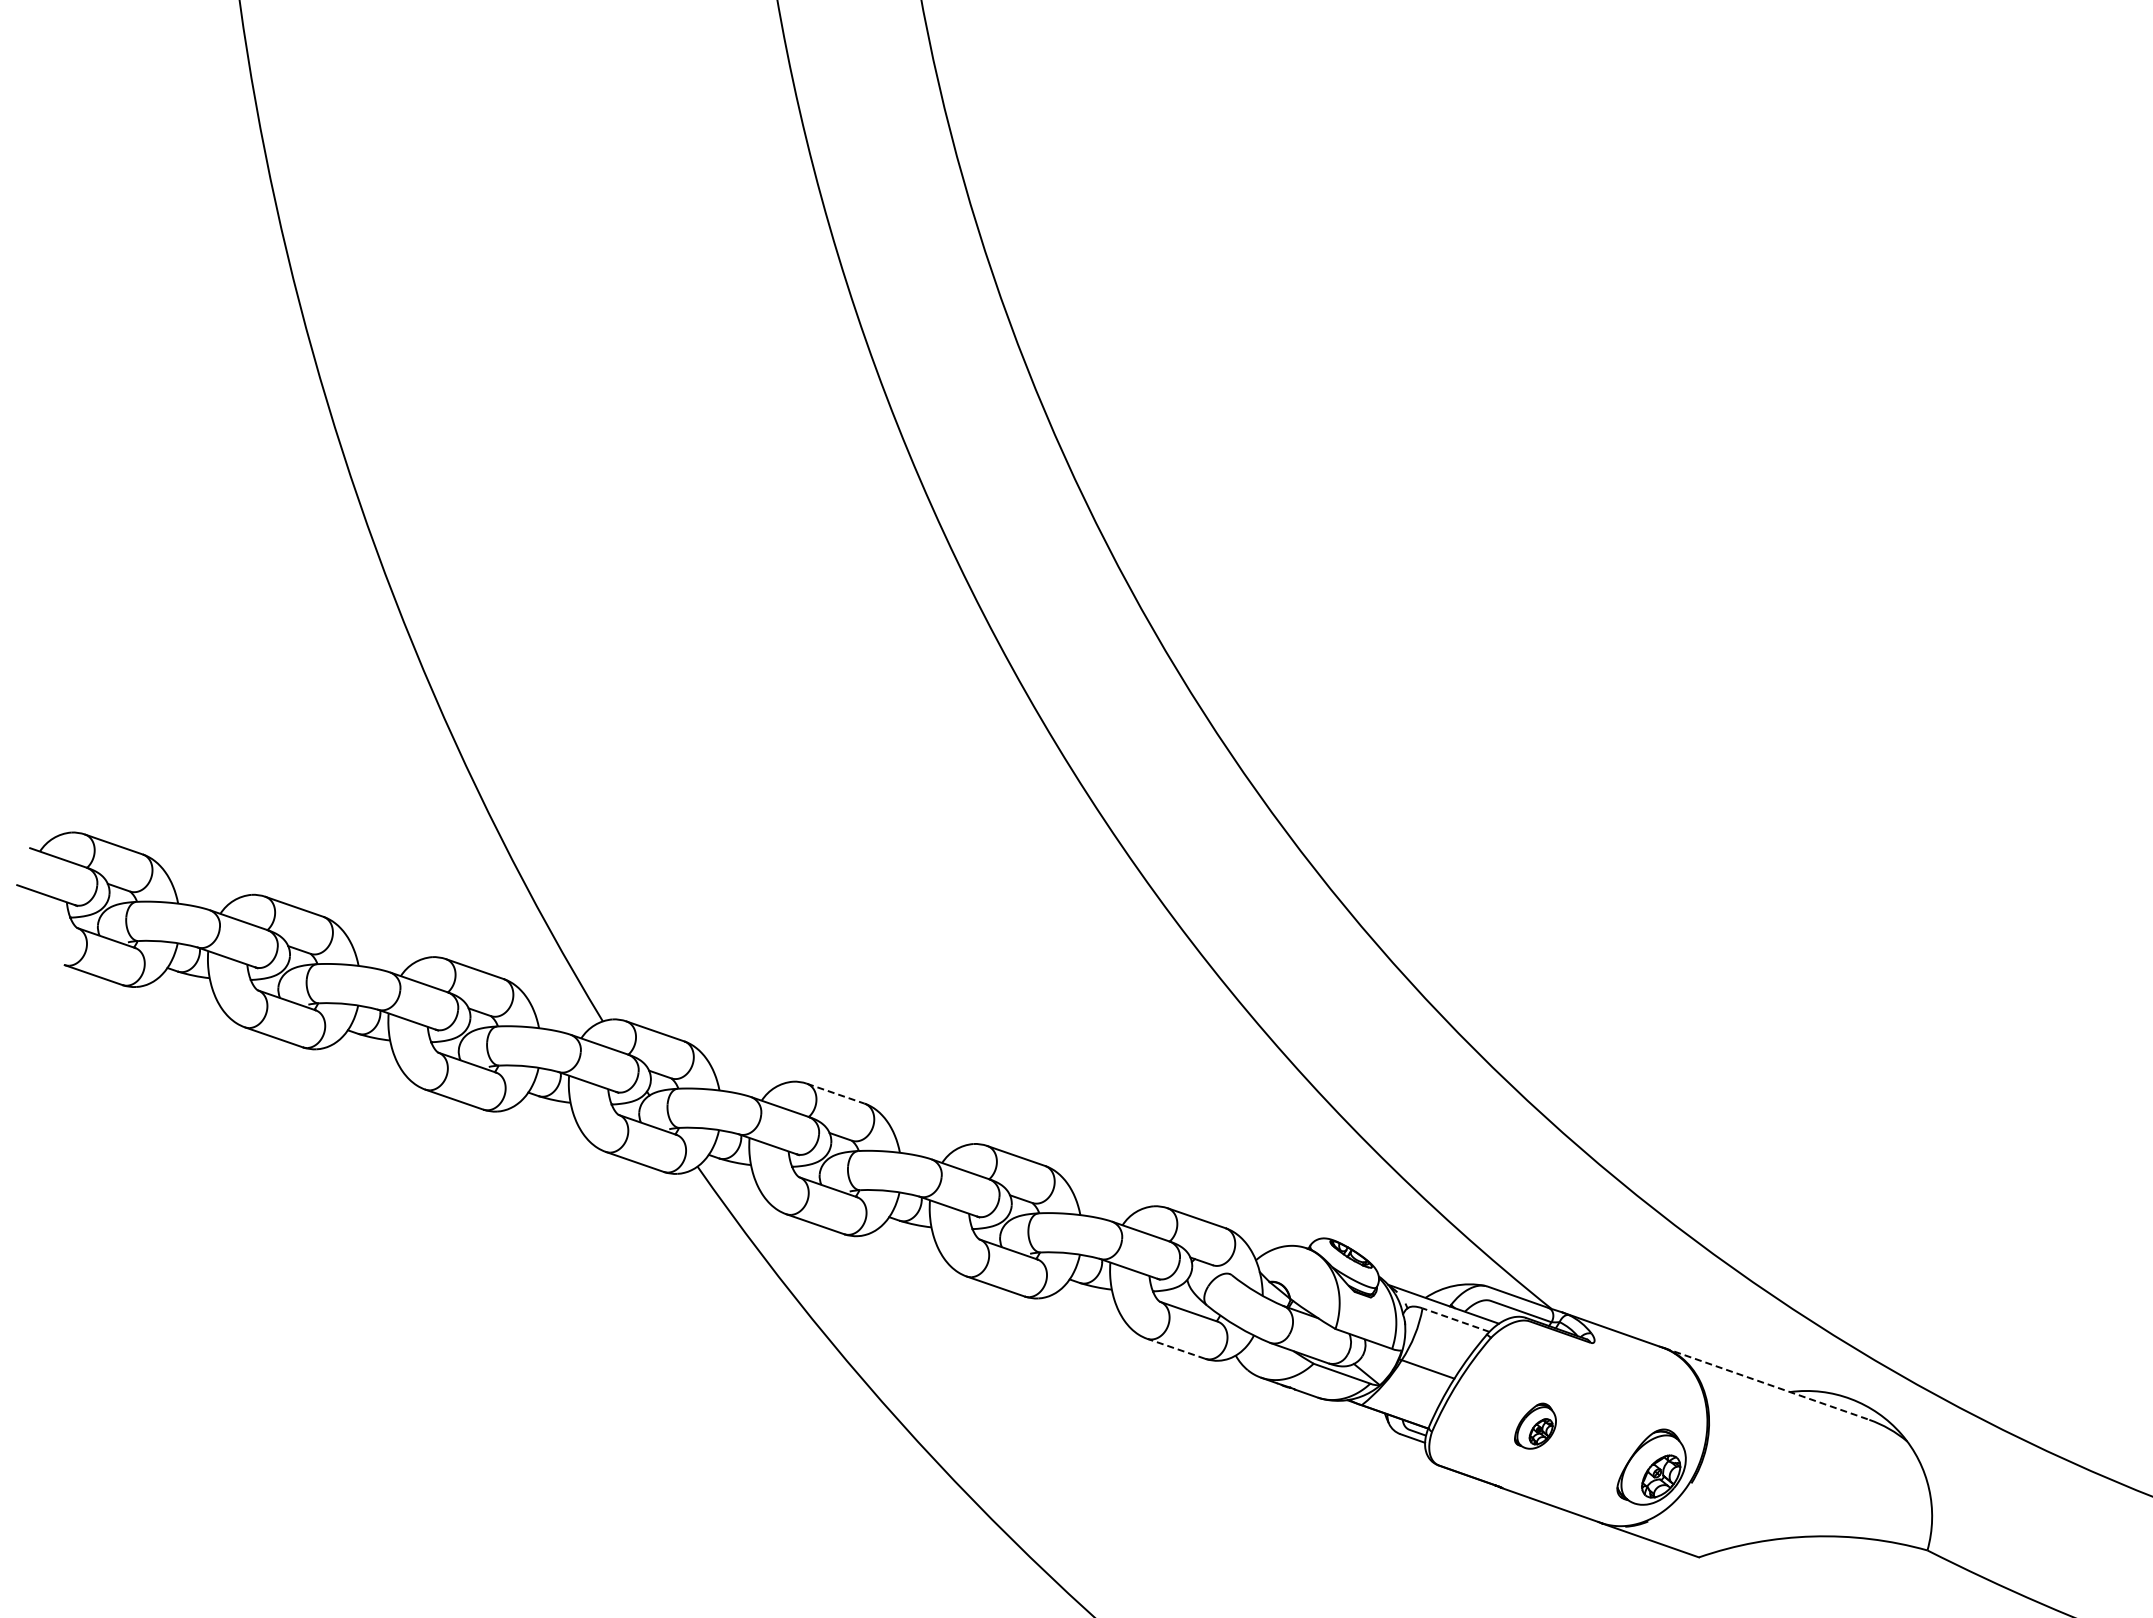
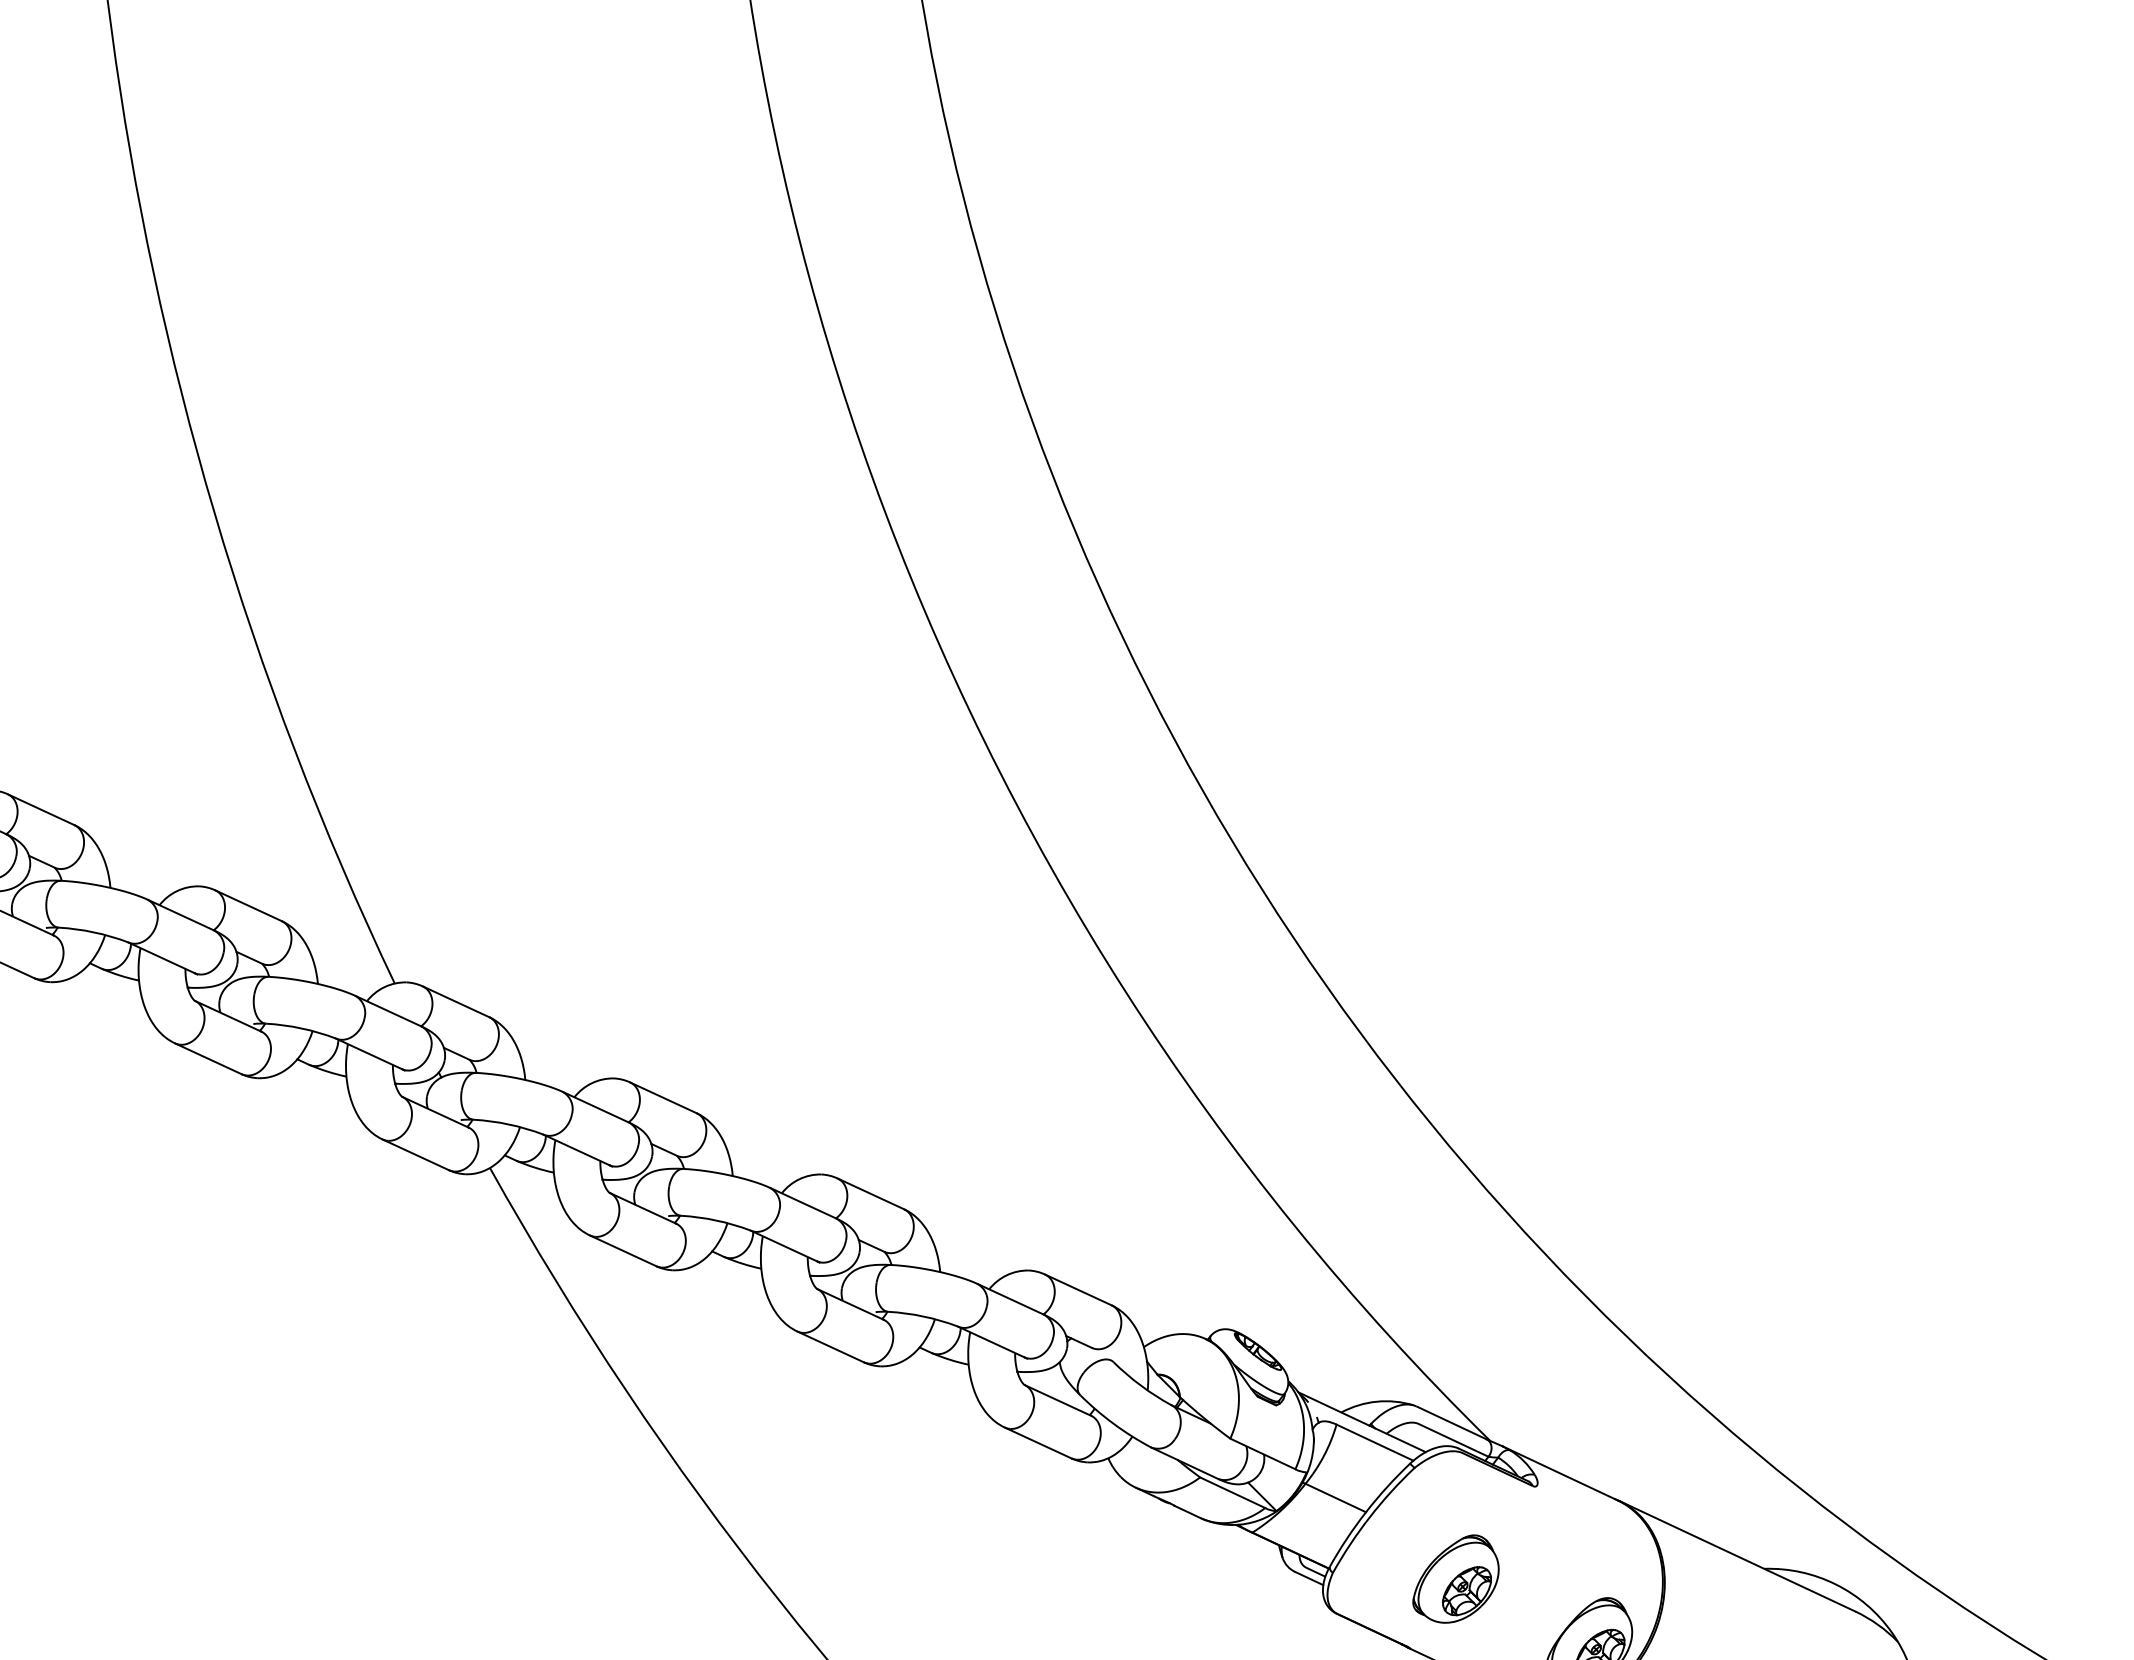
line: (836, 1093) -> (664, 1097), dashed -> solid
line: (1455, 1319) -> (1374, 1441), dashed -> solid
line: (1176, 1348) -> (1038, 1442), dashed -> solid
line: (1766, 1383) -> (1737, 1555), dashed -> solid
part: (1535, 1425) -> (1456, 1577), size x1.67

